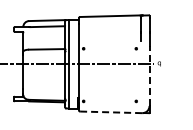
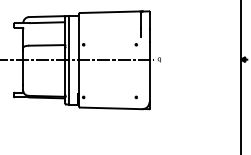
line: (149, 75) -> (149, 71), dashed -> solid
line: (111, 112) -> (111, 108), dashed -> solid

